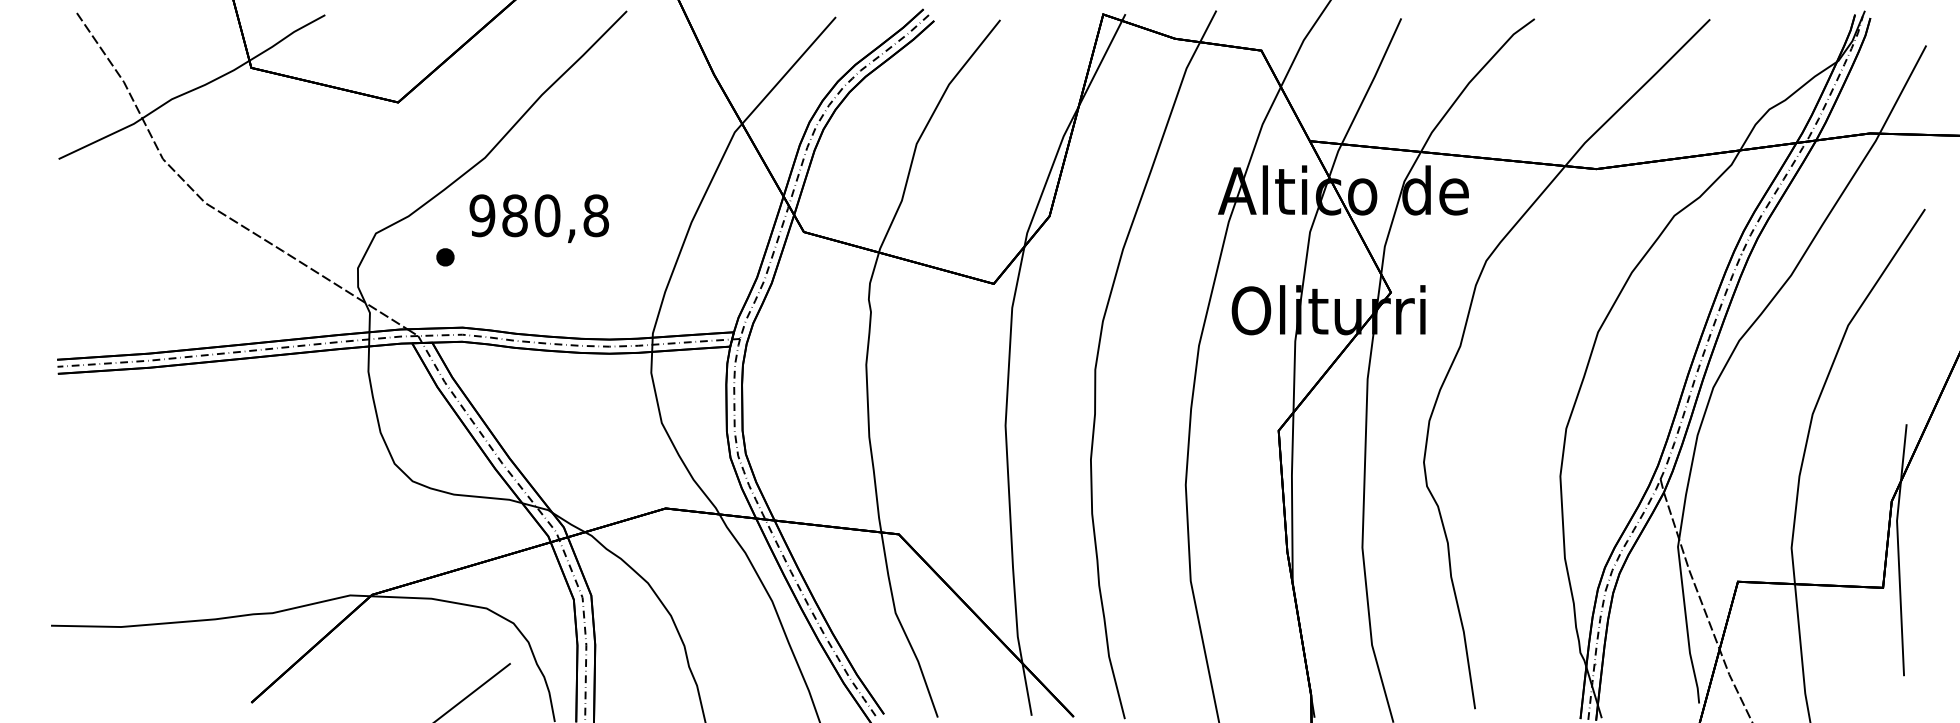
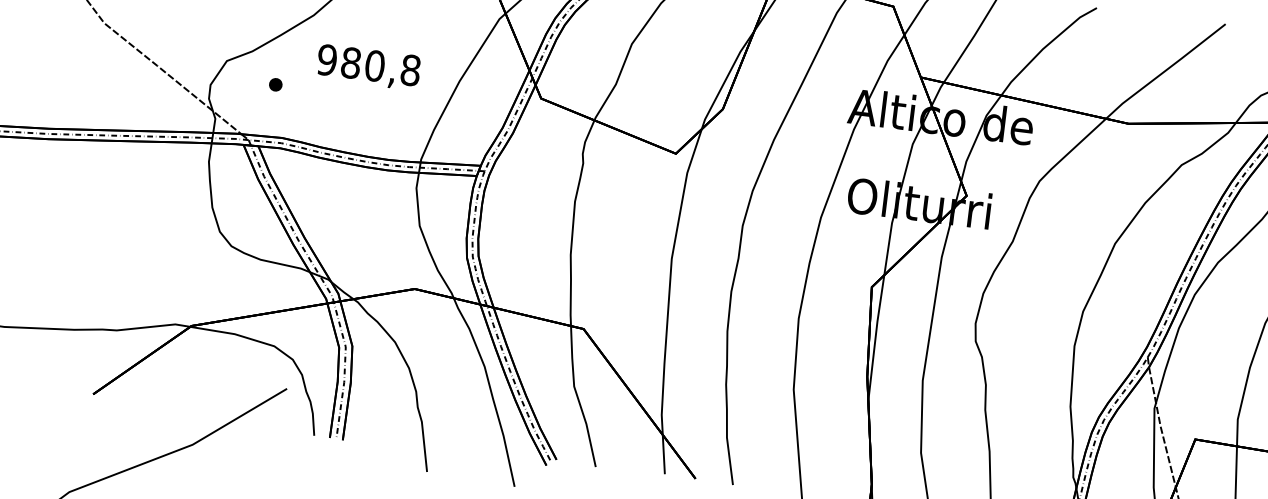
text: (538, 218) -> (368, 67), moved

